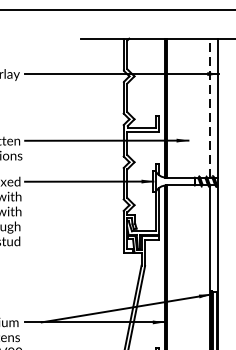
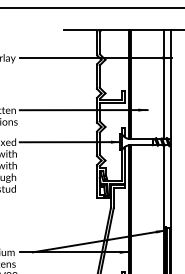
line: (209, 107) -> (164, 84), dashed -> solid

